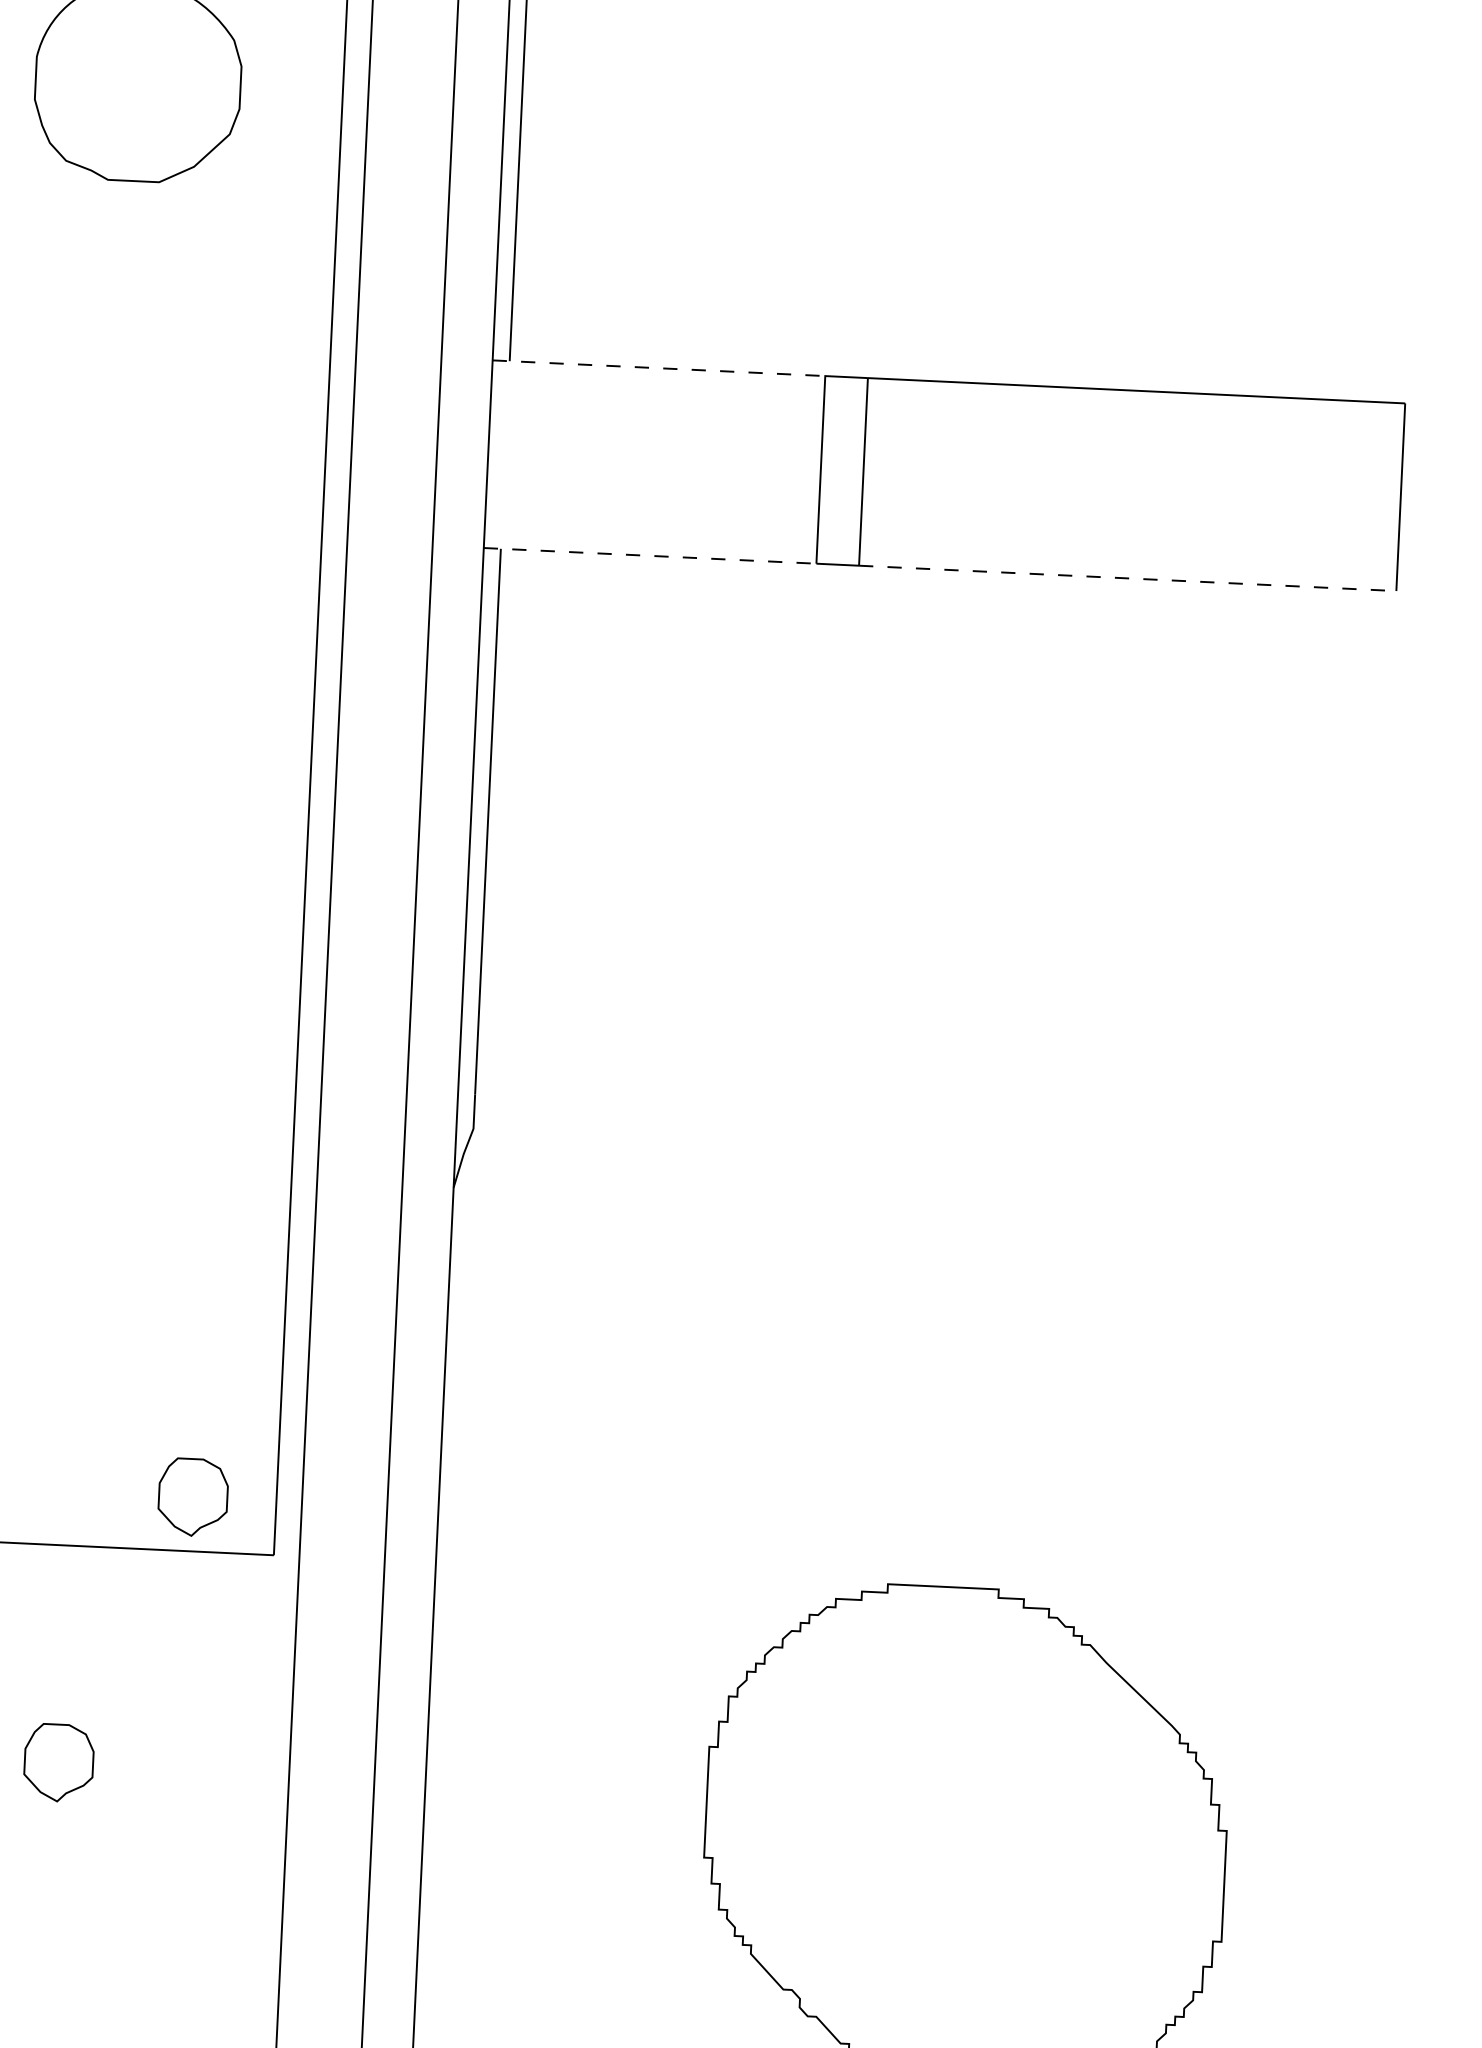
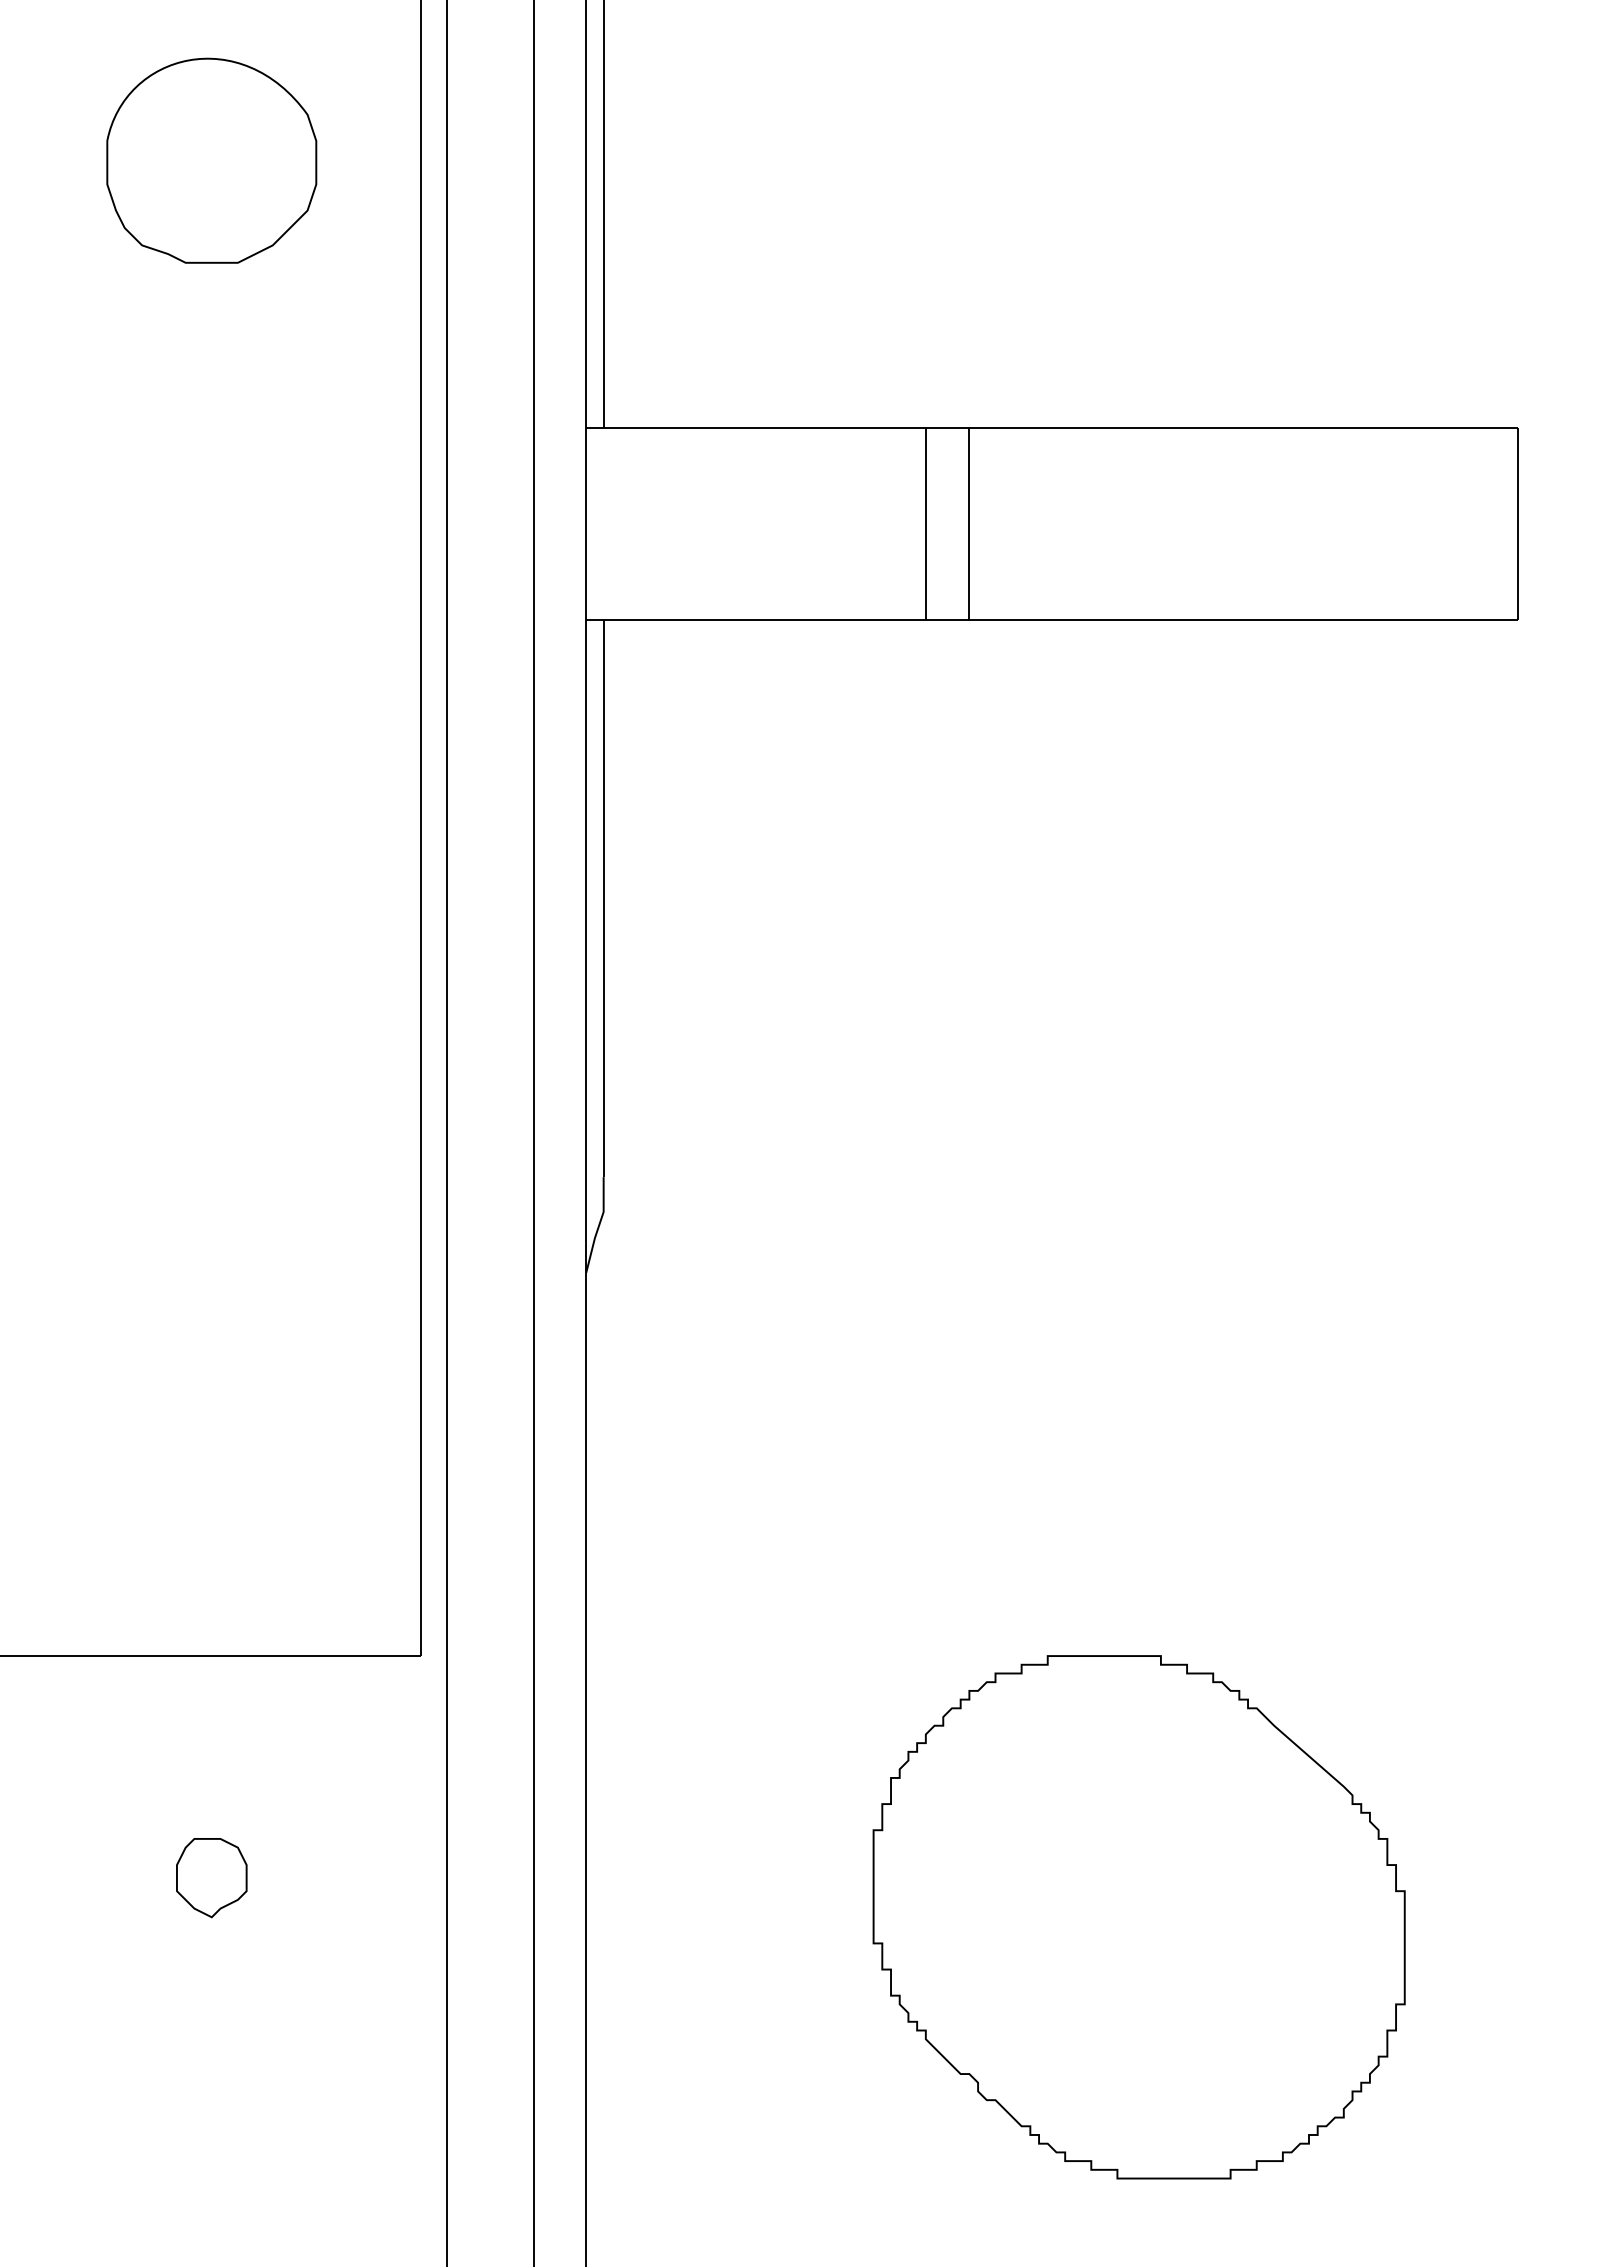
line: (659, 368) -> (756, 428), dashed -> solid
line: (650, 555) -> (756, 619), dashed -> solid
line: (1128, 578) -> (1244, 619), dashed -> solid
part: (192, 1497) -> (335, 1601), removed

